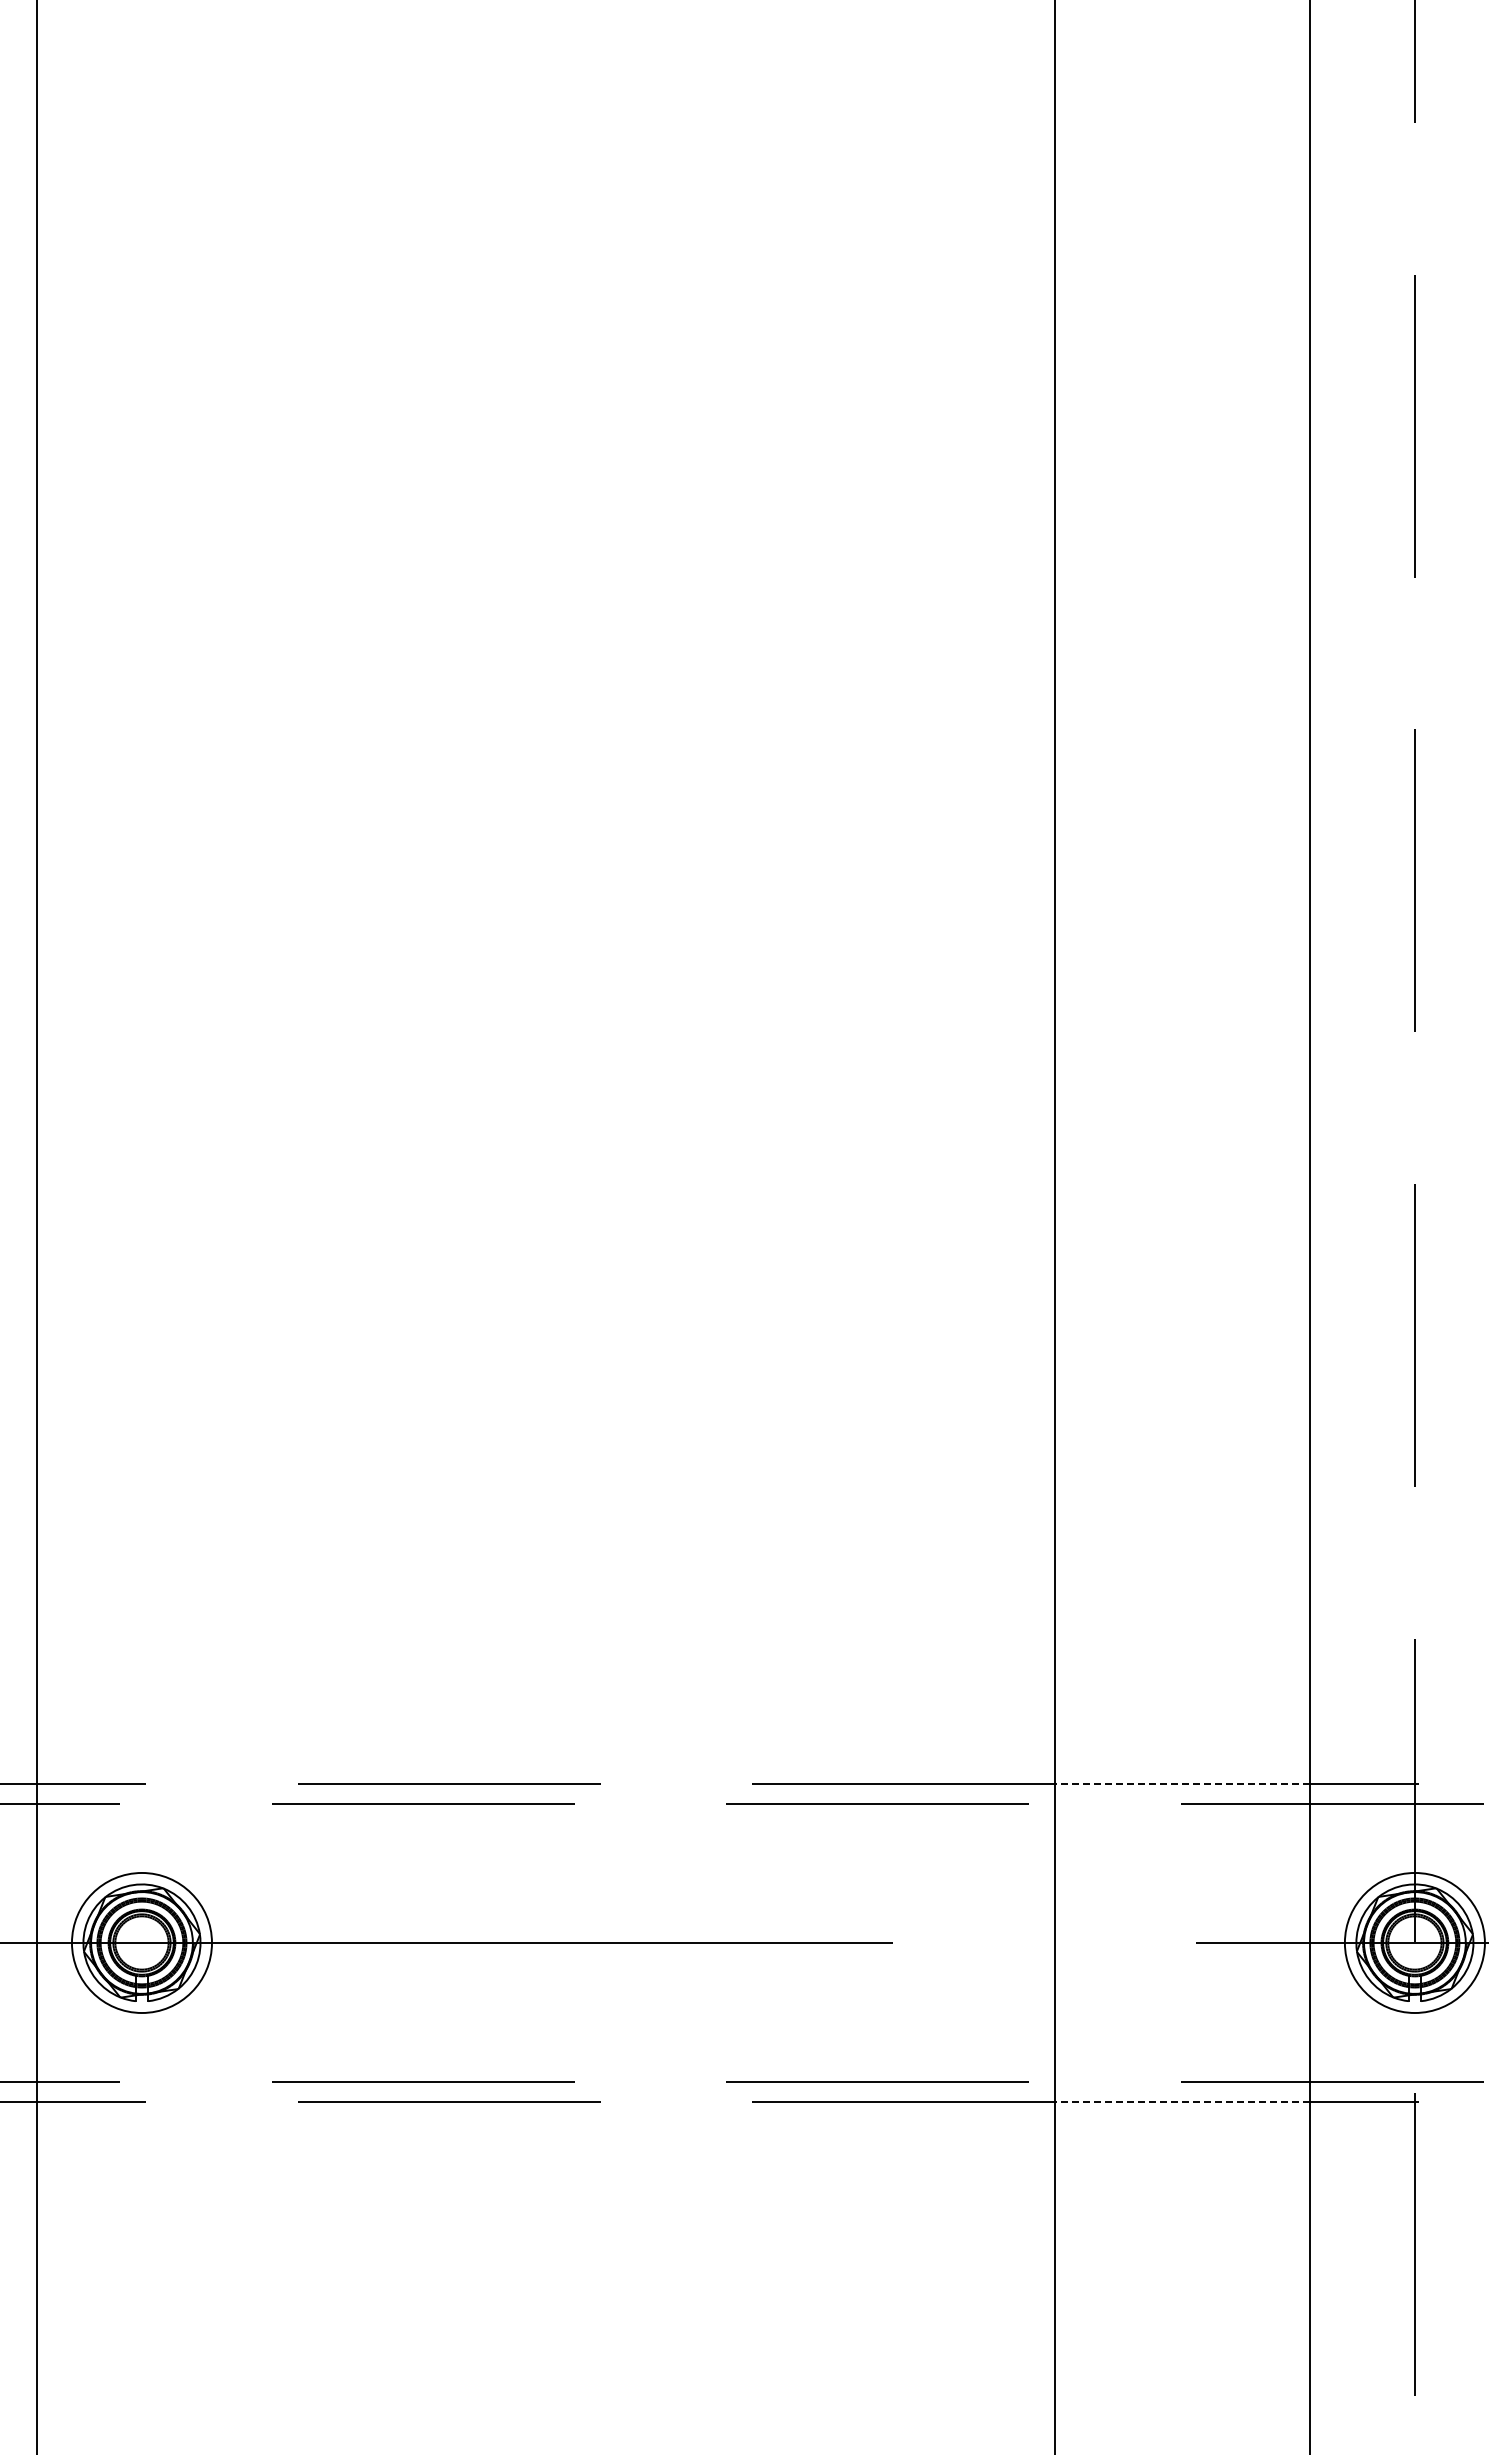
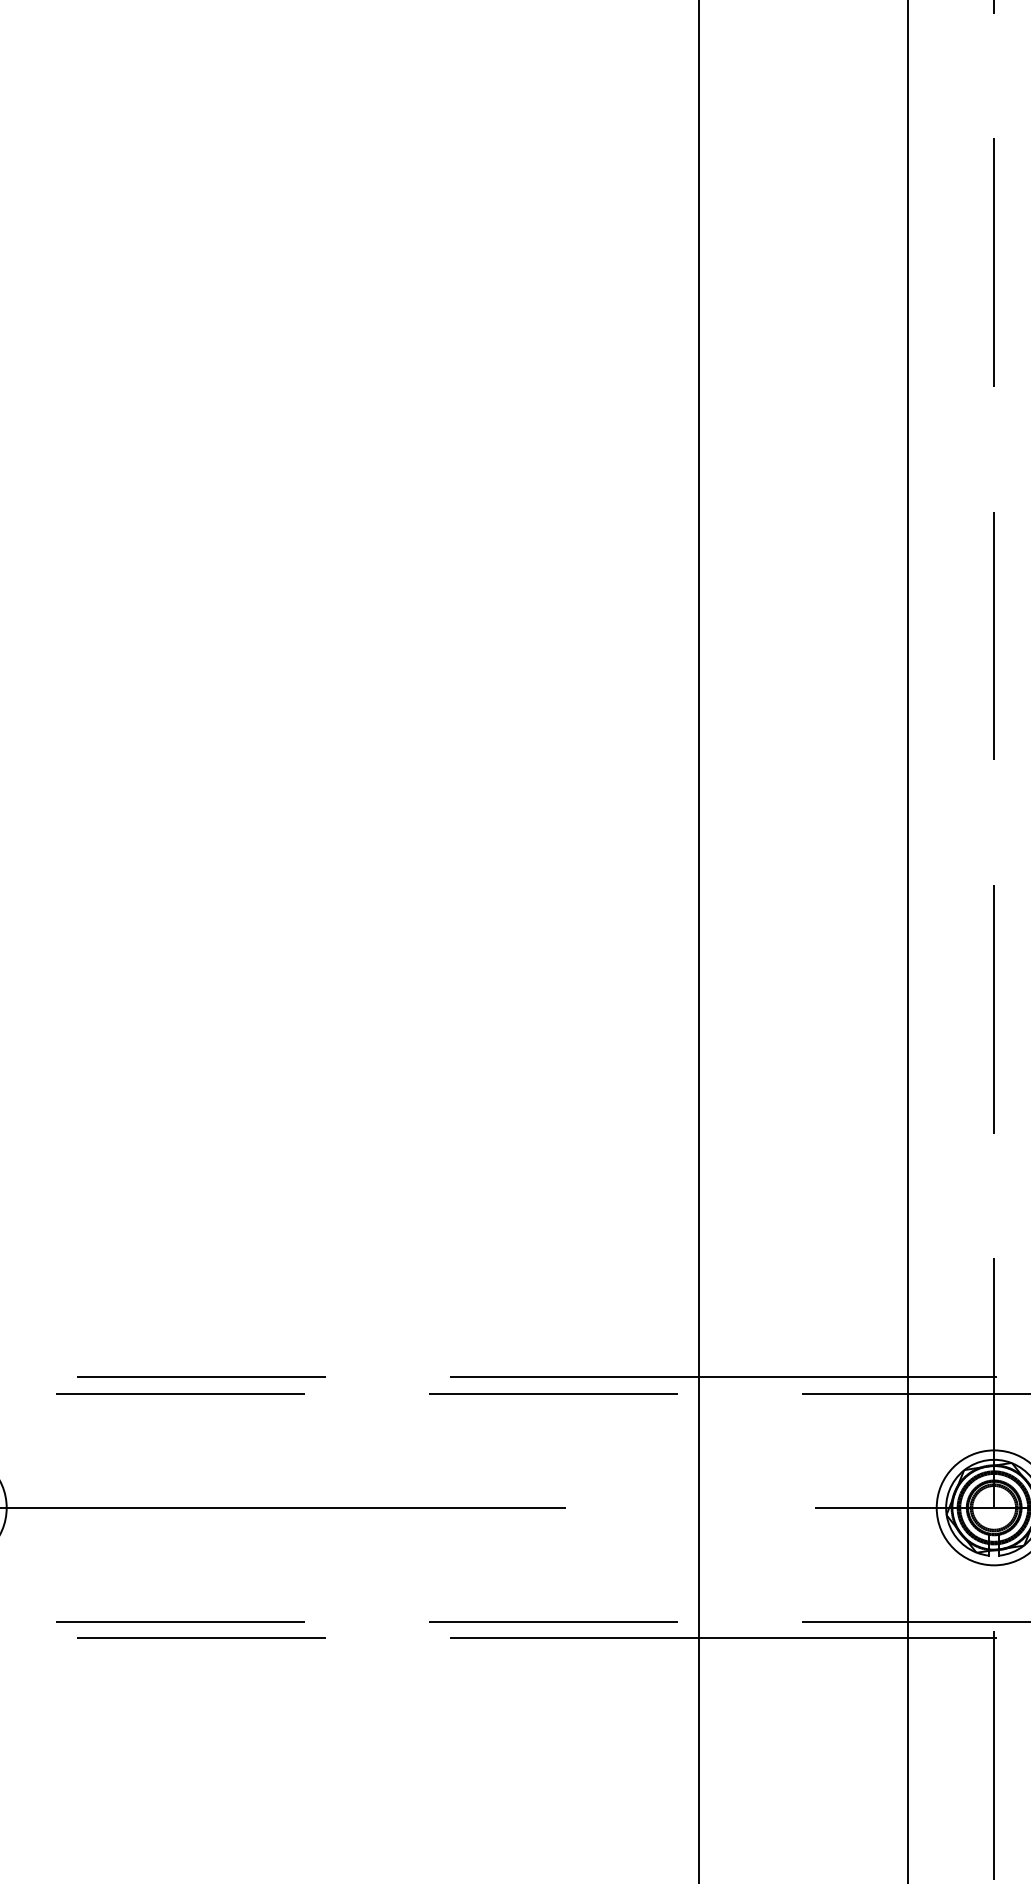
line: (1182, 1783) -> (803, 1376), dashed -> solid
line: (1182, 2102) -> (803, 1638), dashed -> solid

